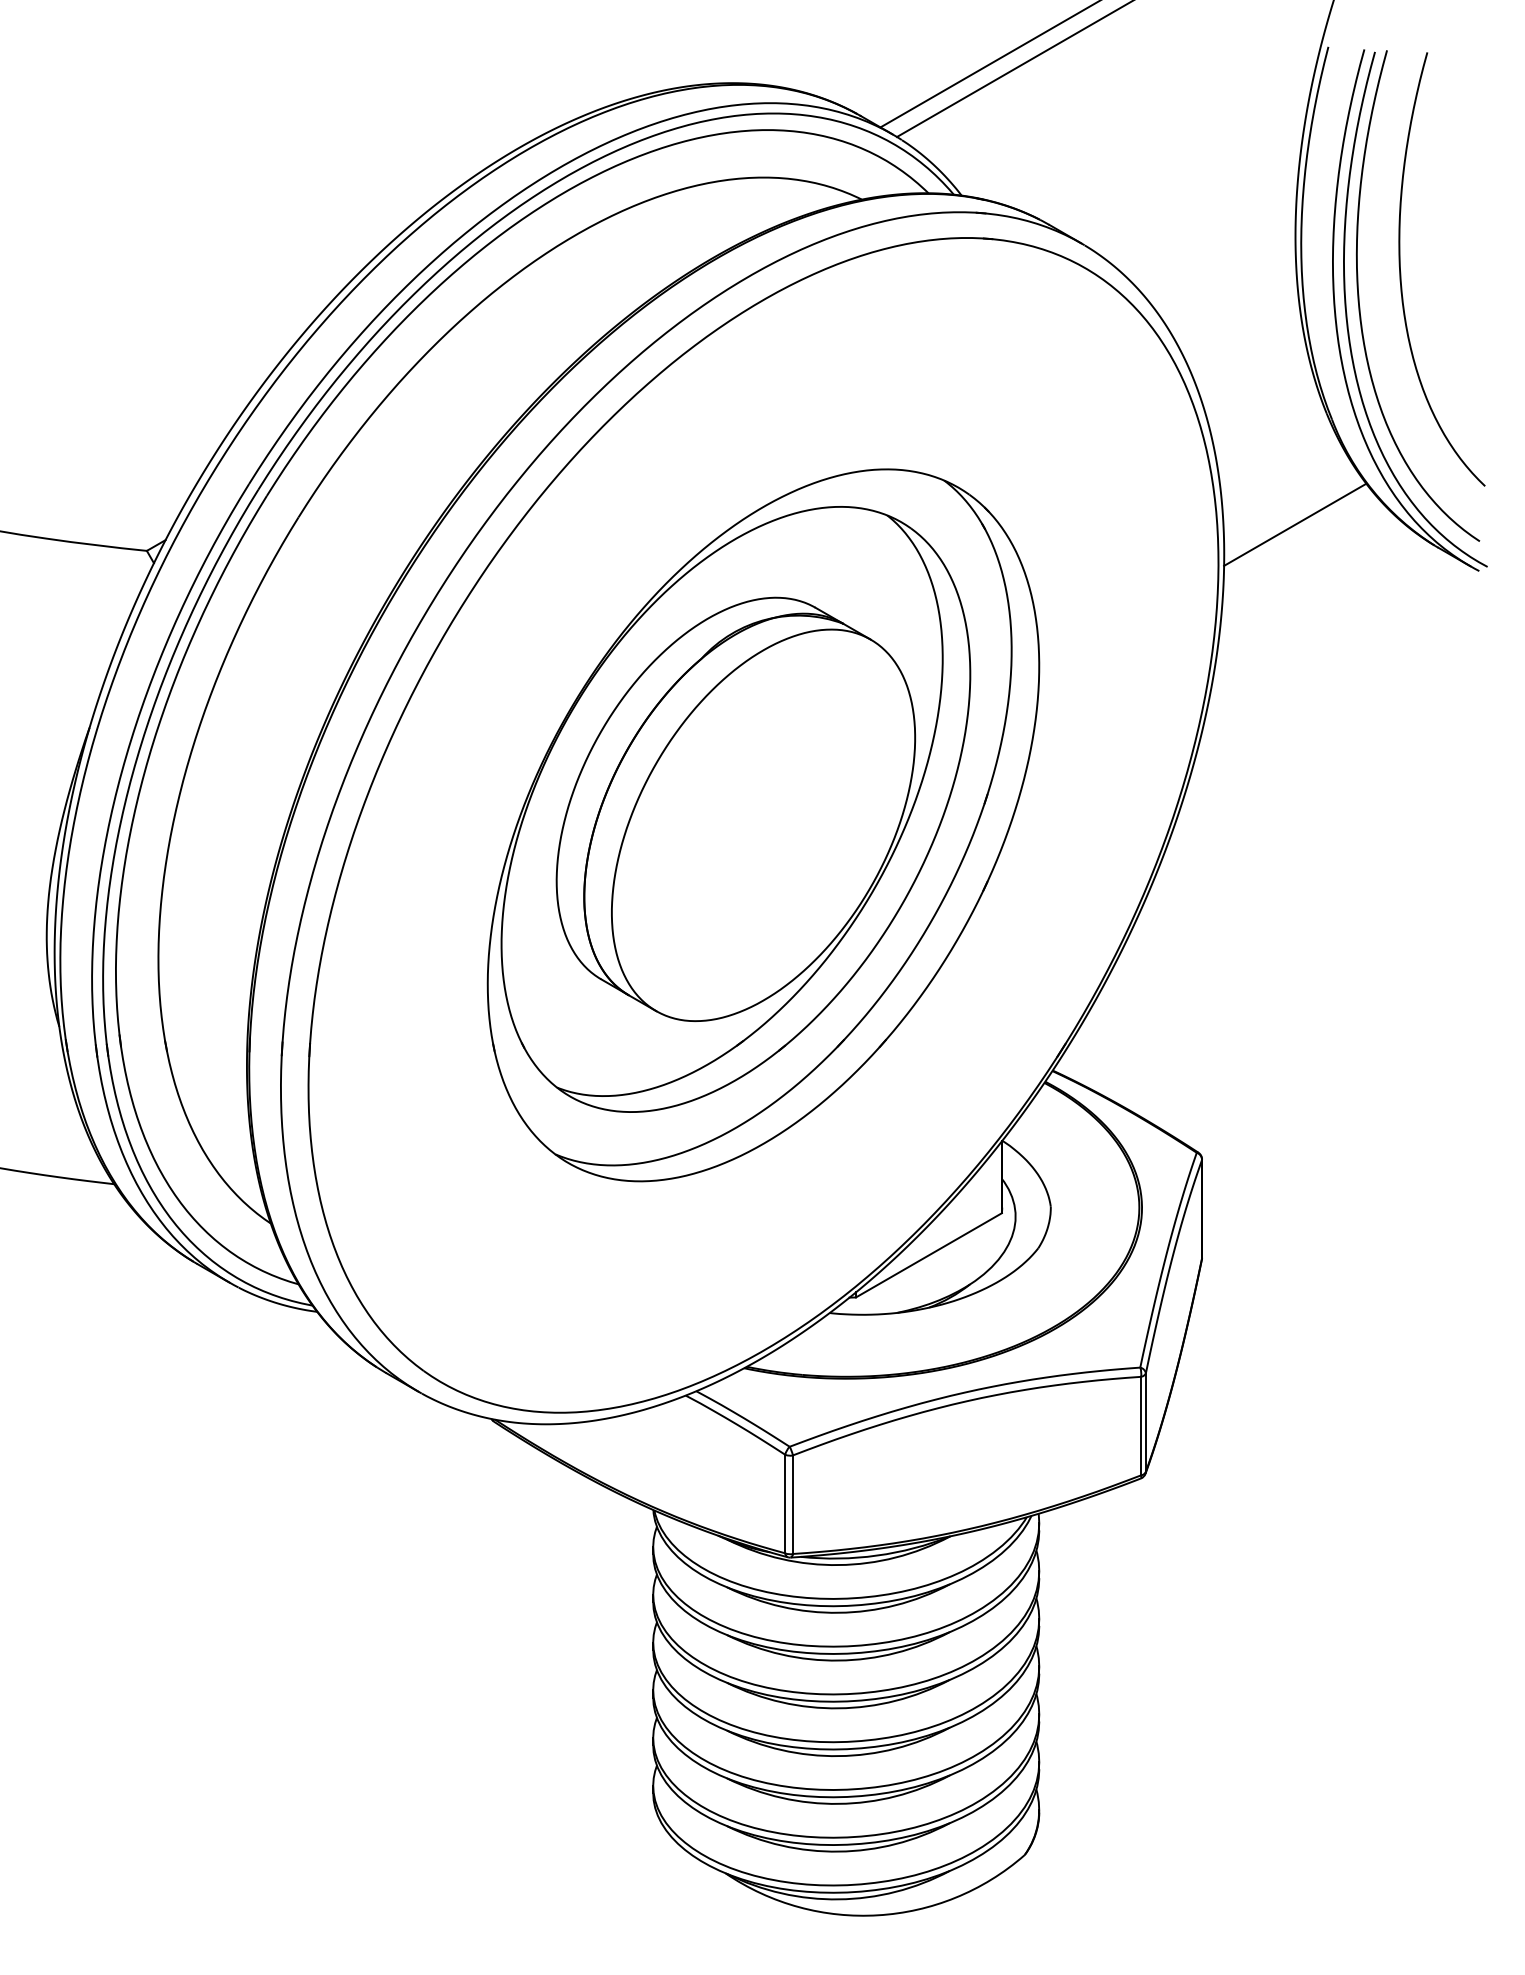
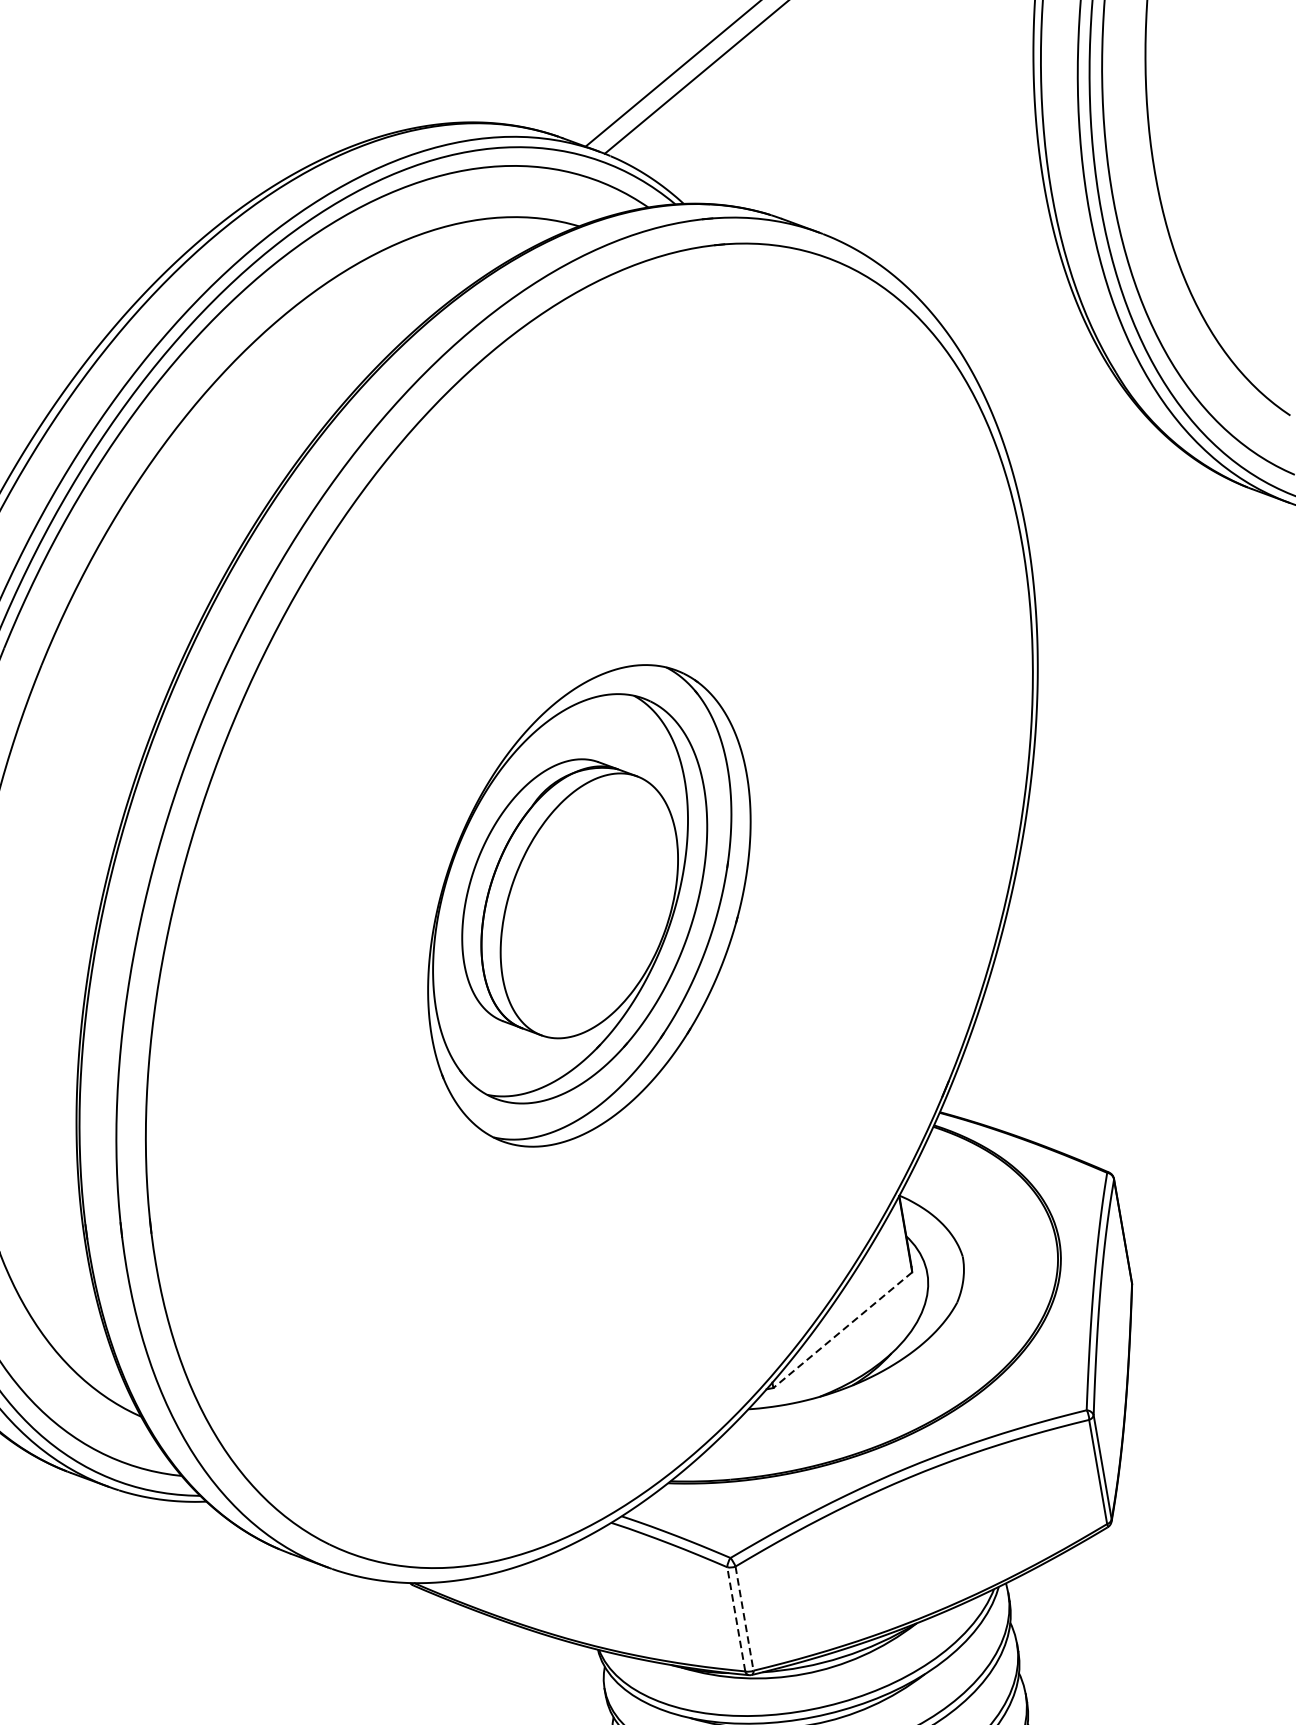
line: (1295, 524) -> (1096, 490), removed
part: (763, 825) -> (589, 905), size x0.6
line: (928, 1255) -> (842, 1330), solid -> dashed
line: (785, 1503) -> (736, 1618), solid -> dashed
line: (792, 1505) -> (744, 1619), solid -> dashed

